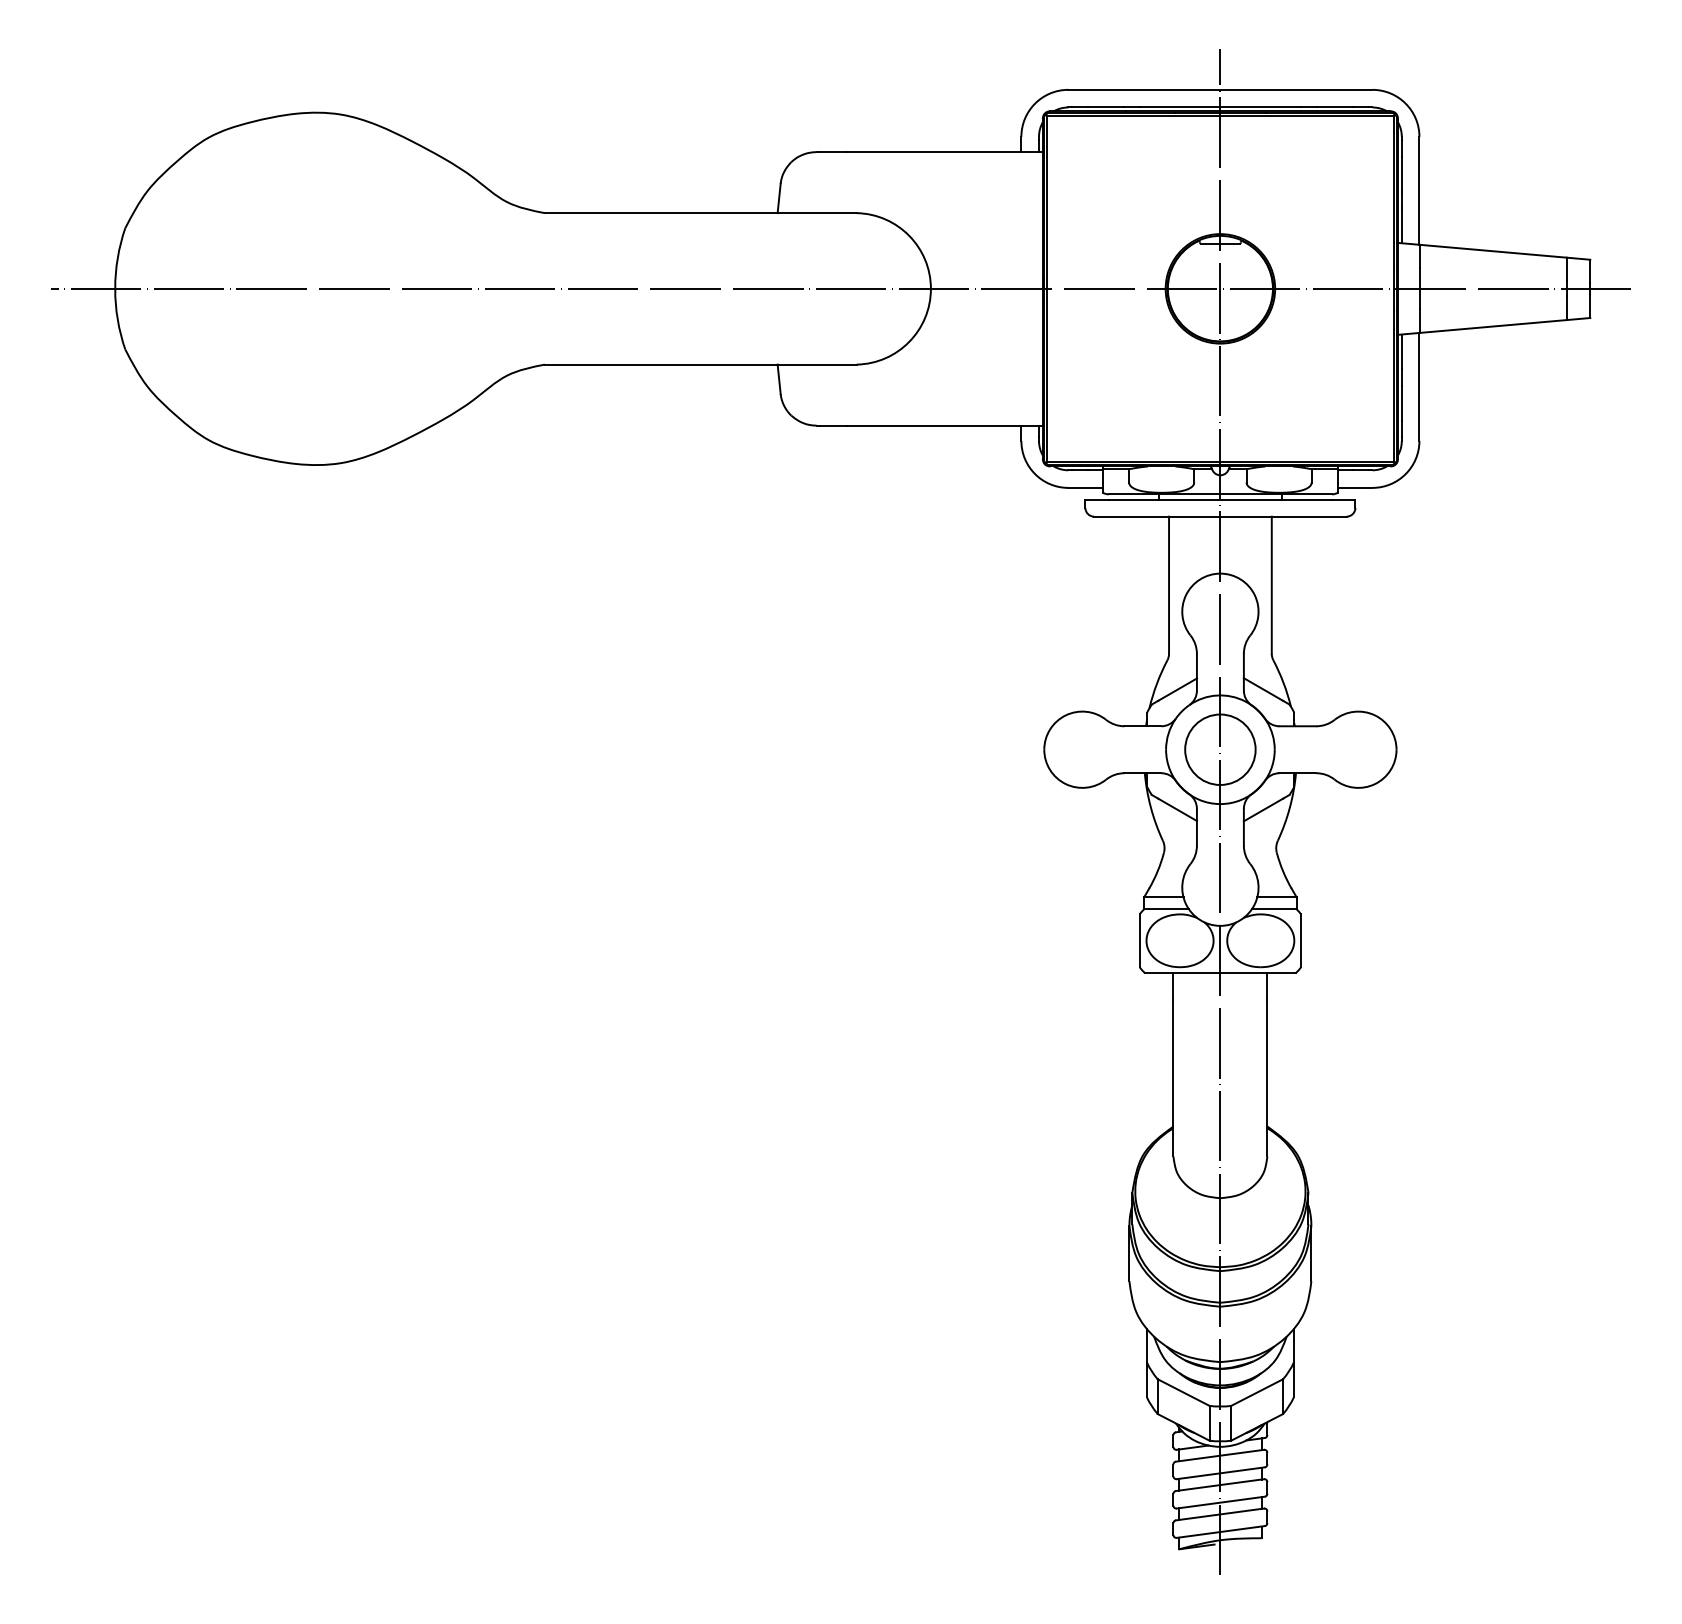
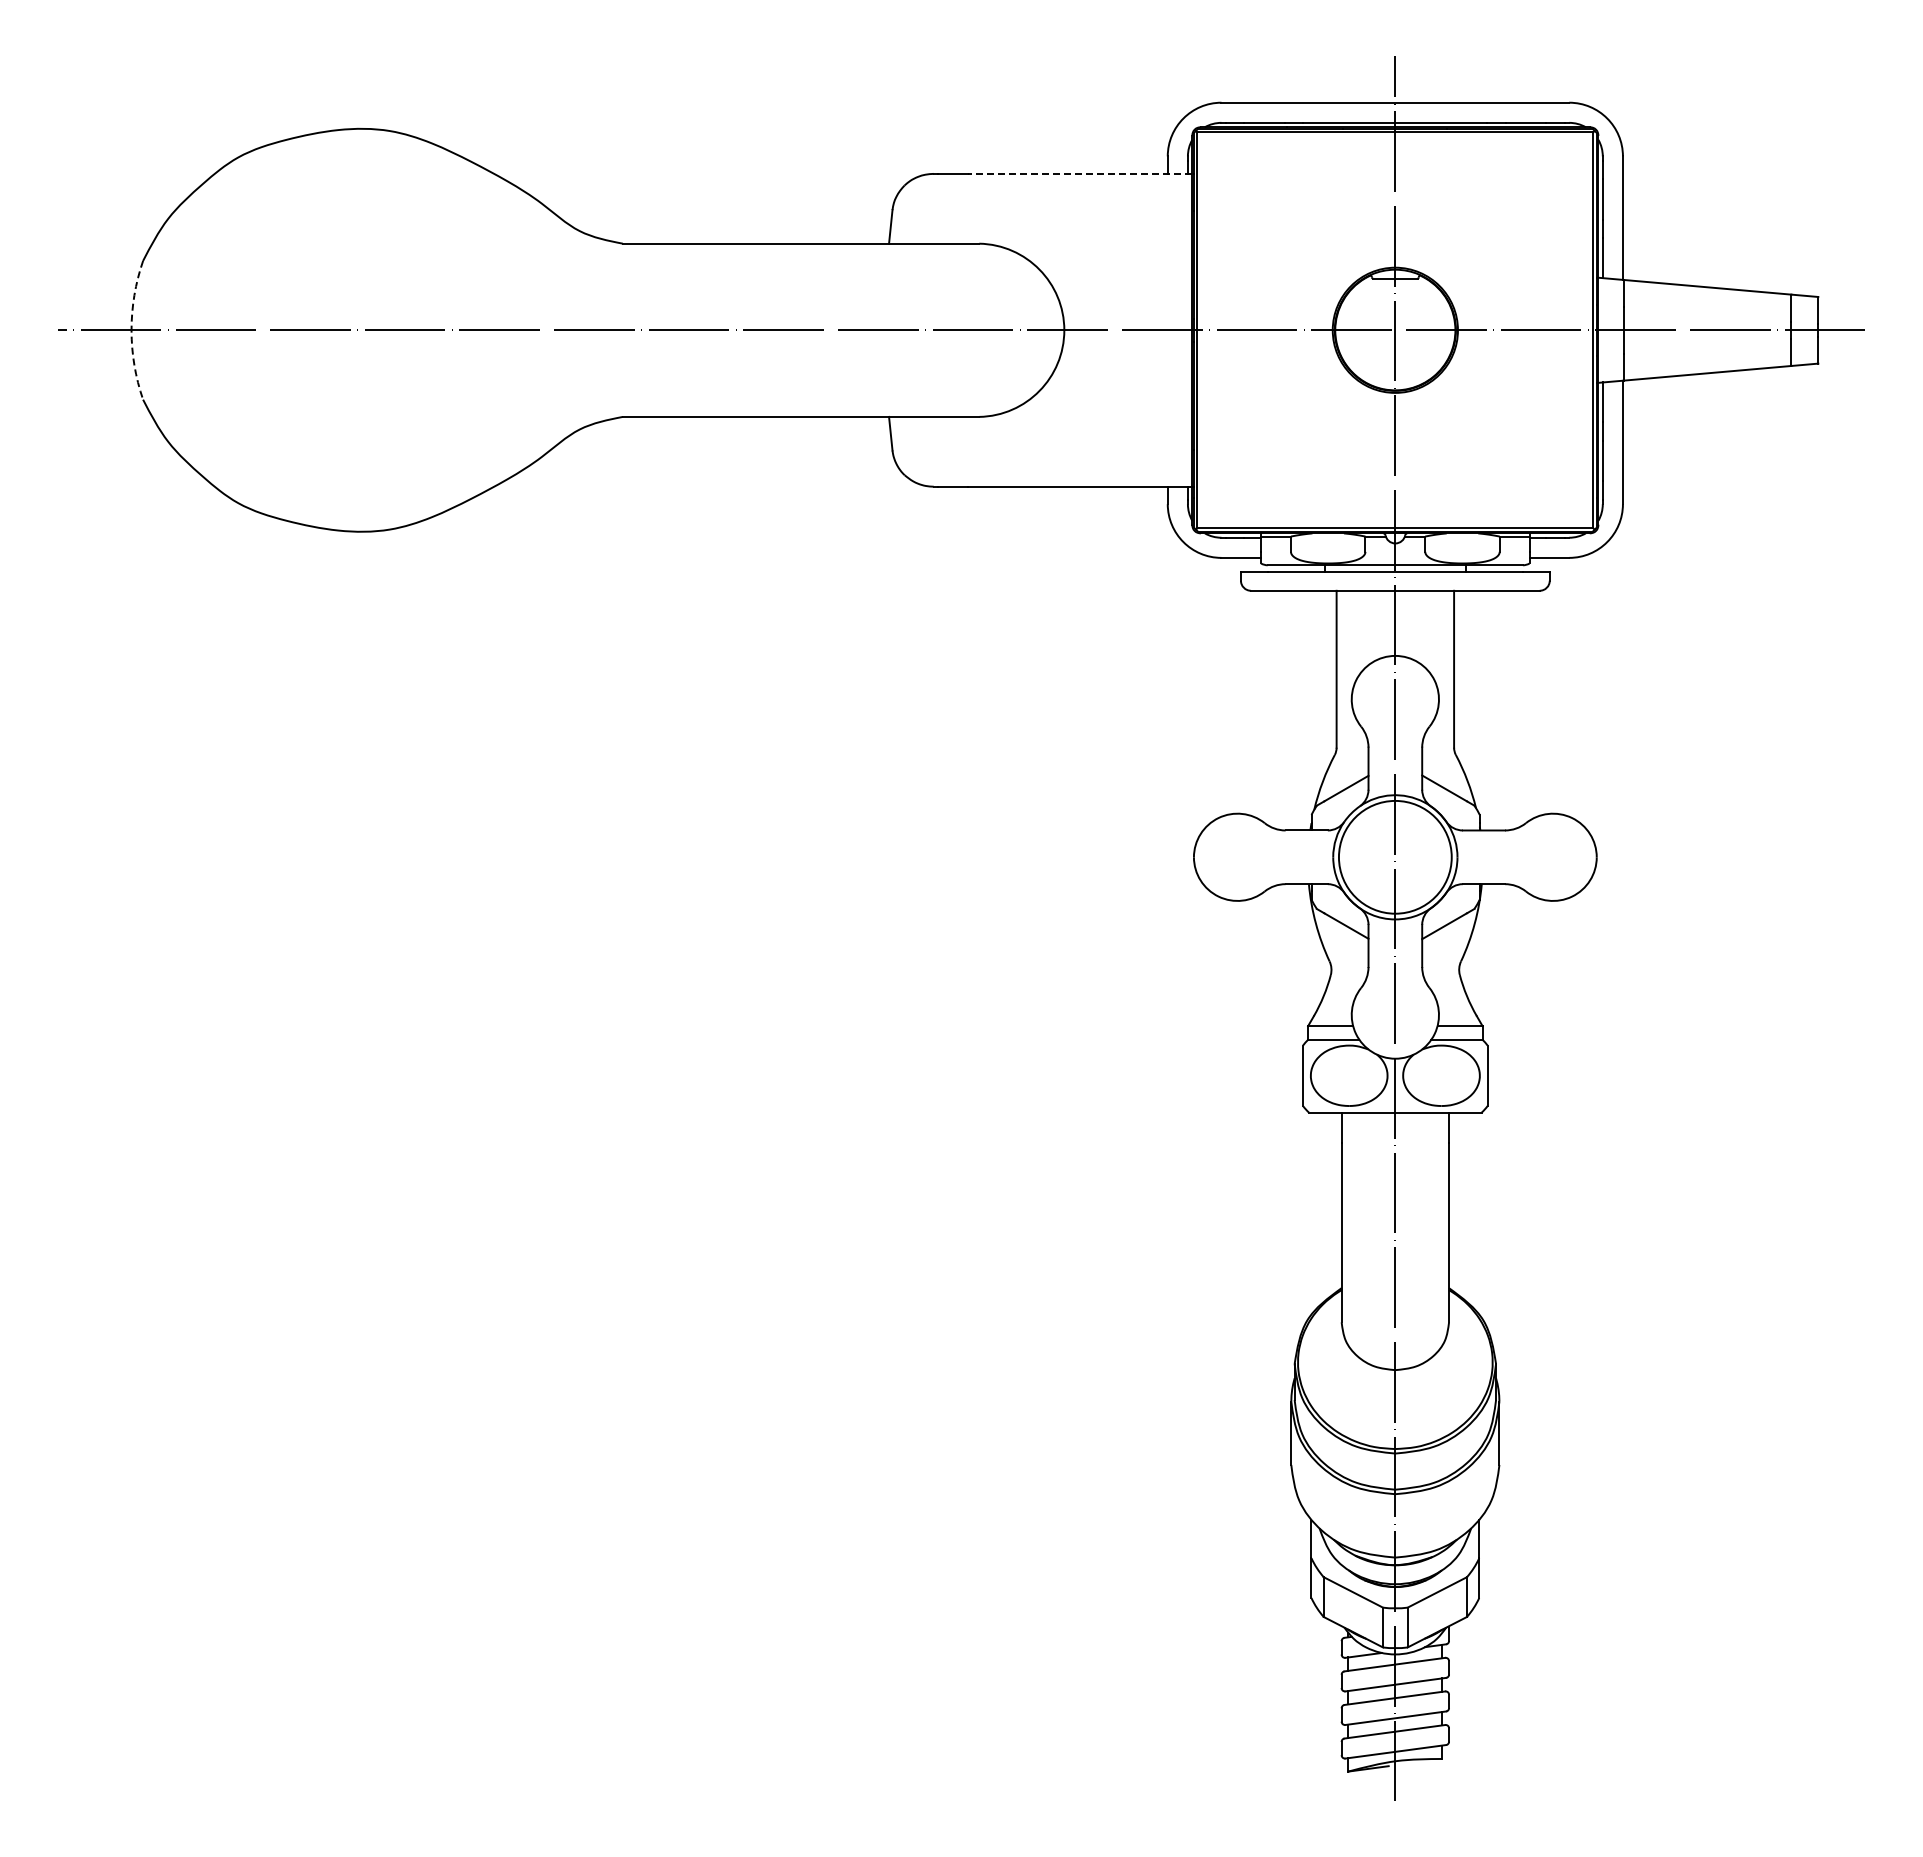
line: (944, 151) -> (1079, 173), solid -> dashed
arc: (115, 289) -> (131, 330), solid -> dashed
circle: (1220, 749) -> (1395, 857), size x1.4

